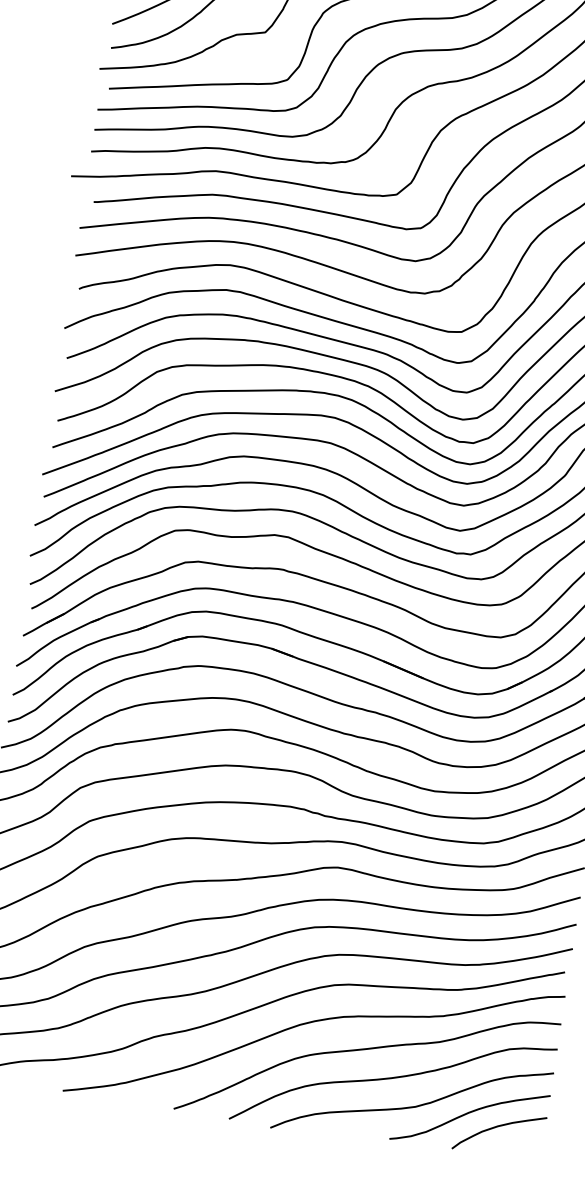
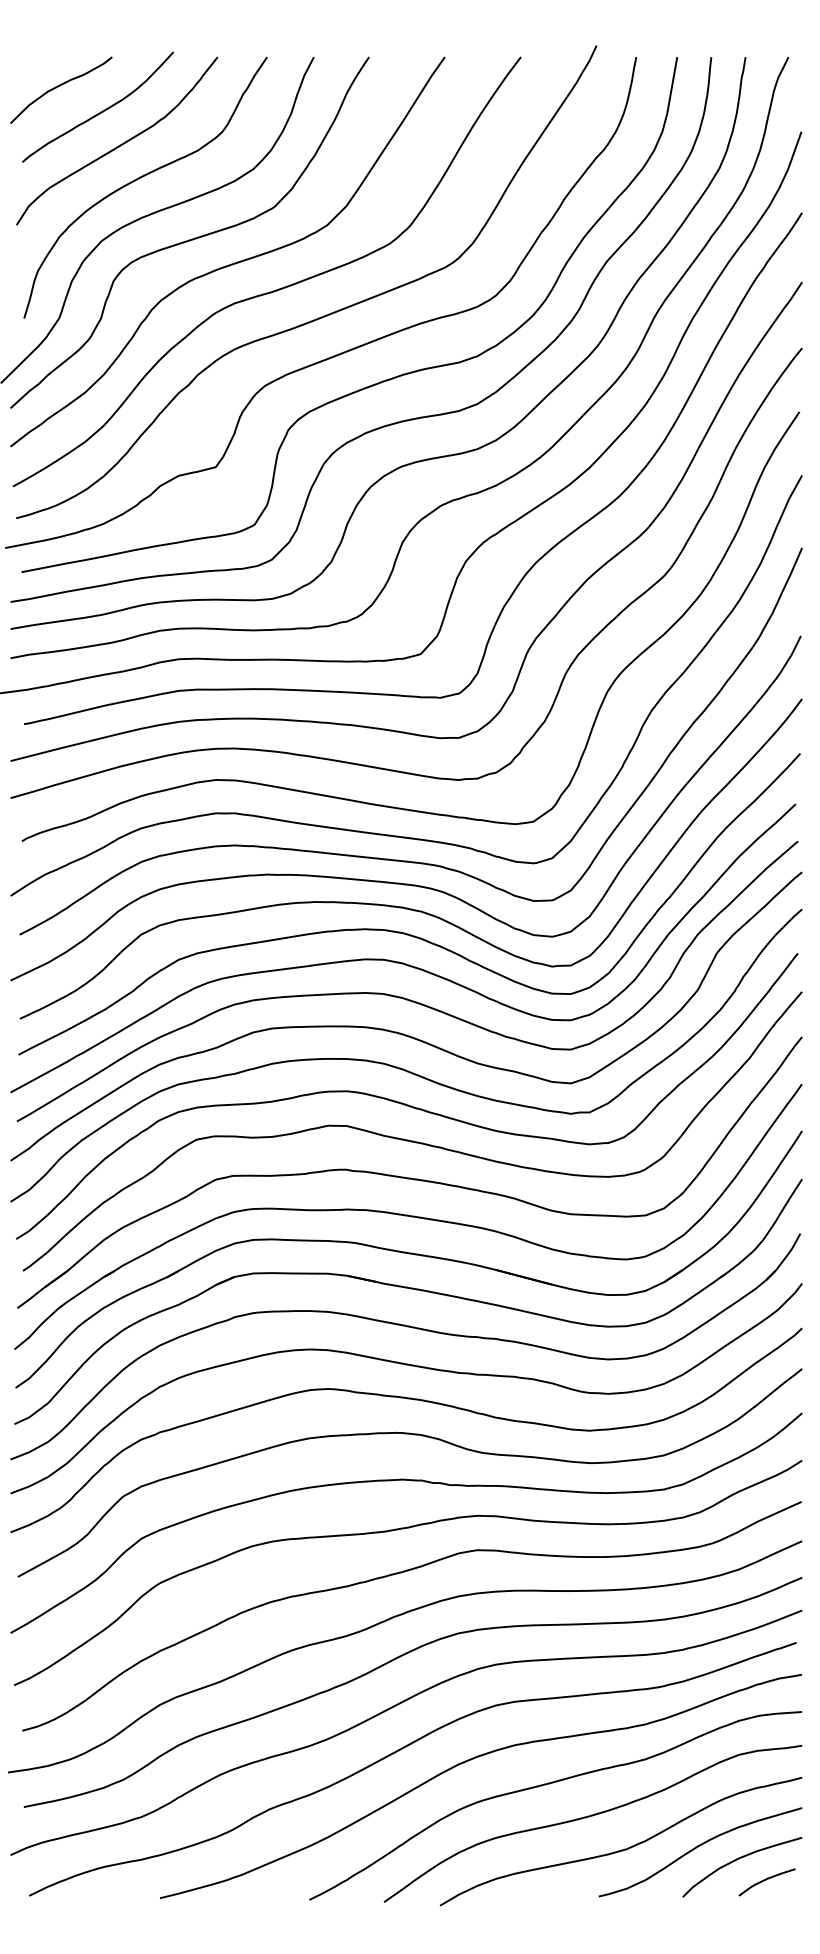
curve: (515, 1145) -> (766, 1880), added

